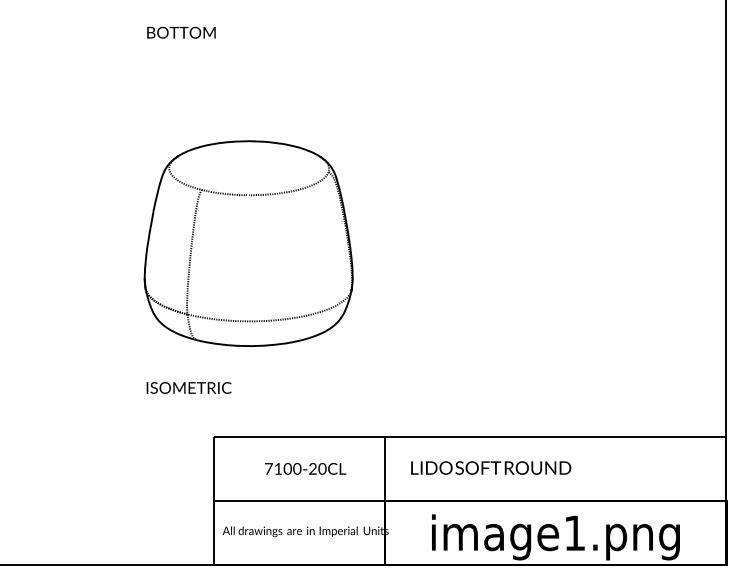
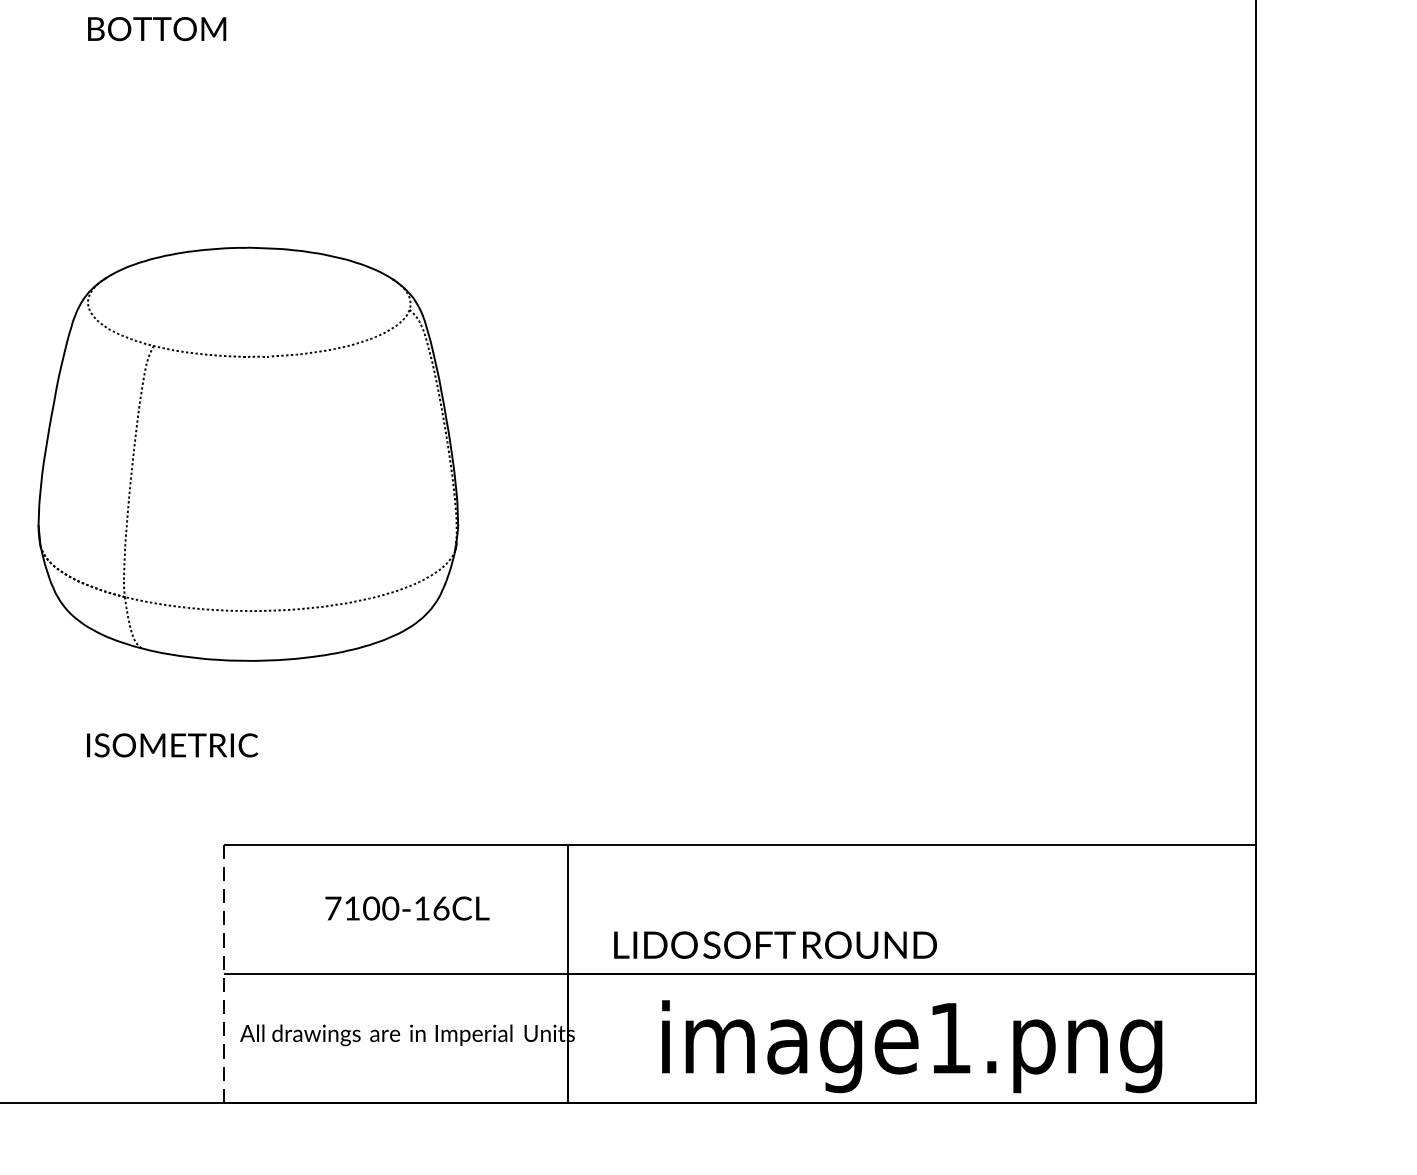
part: (248, 243) -> (247, 454), moved
text: (491, 467) -> (776, 944), moved
text: (317, 468) -> (431, 907), 7100-20CL -> 7100-16CL
line: (214, 501) -> (223, 974), solid -> dashed

